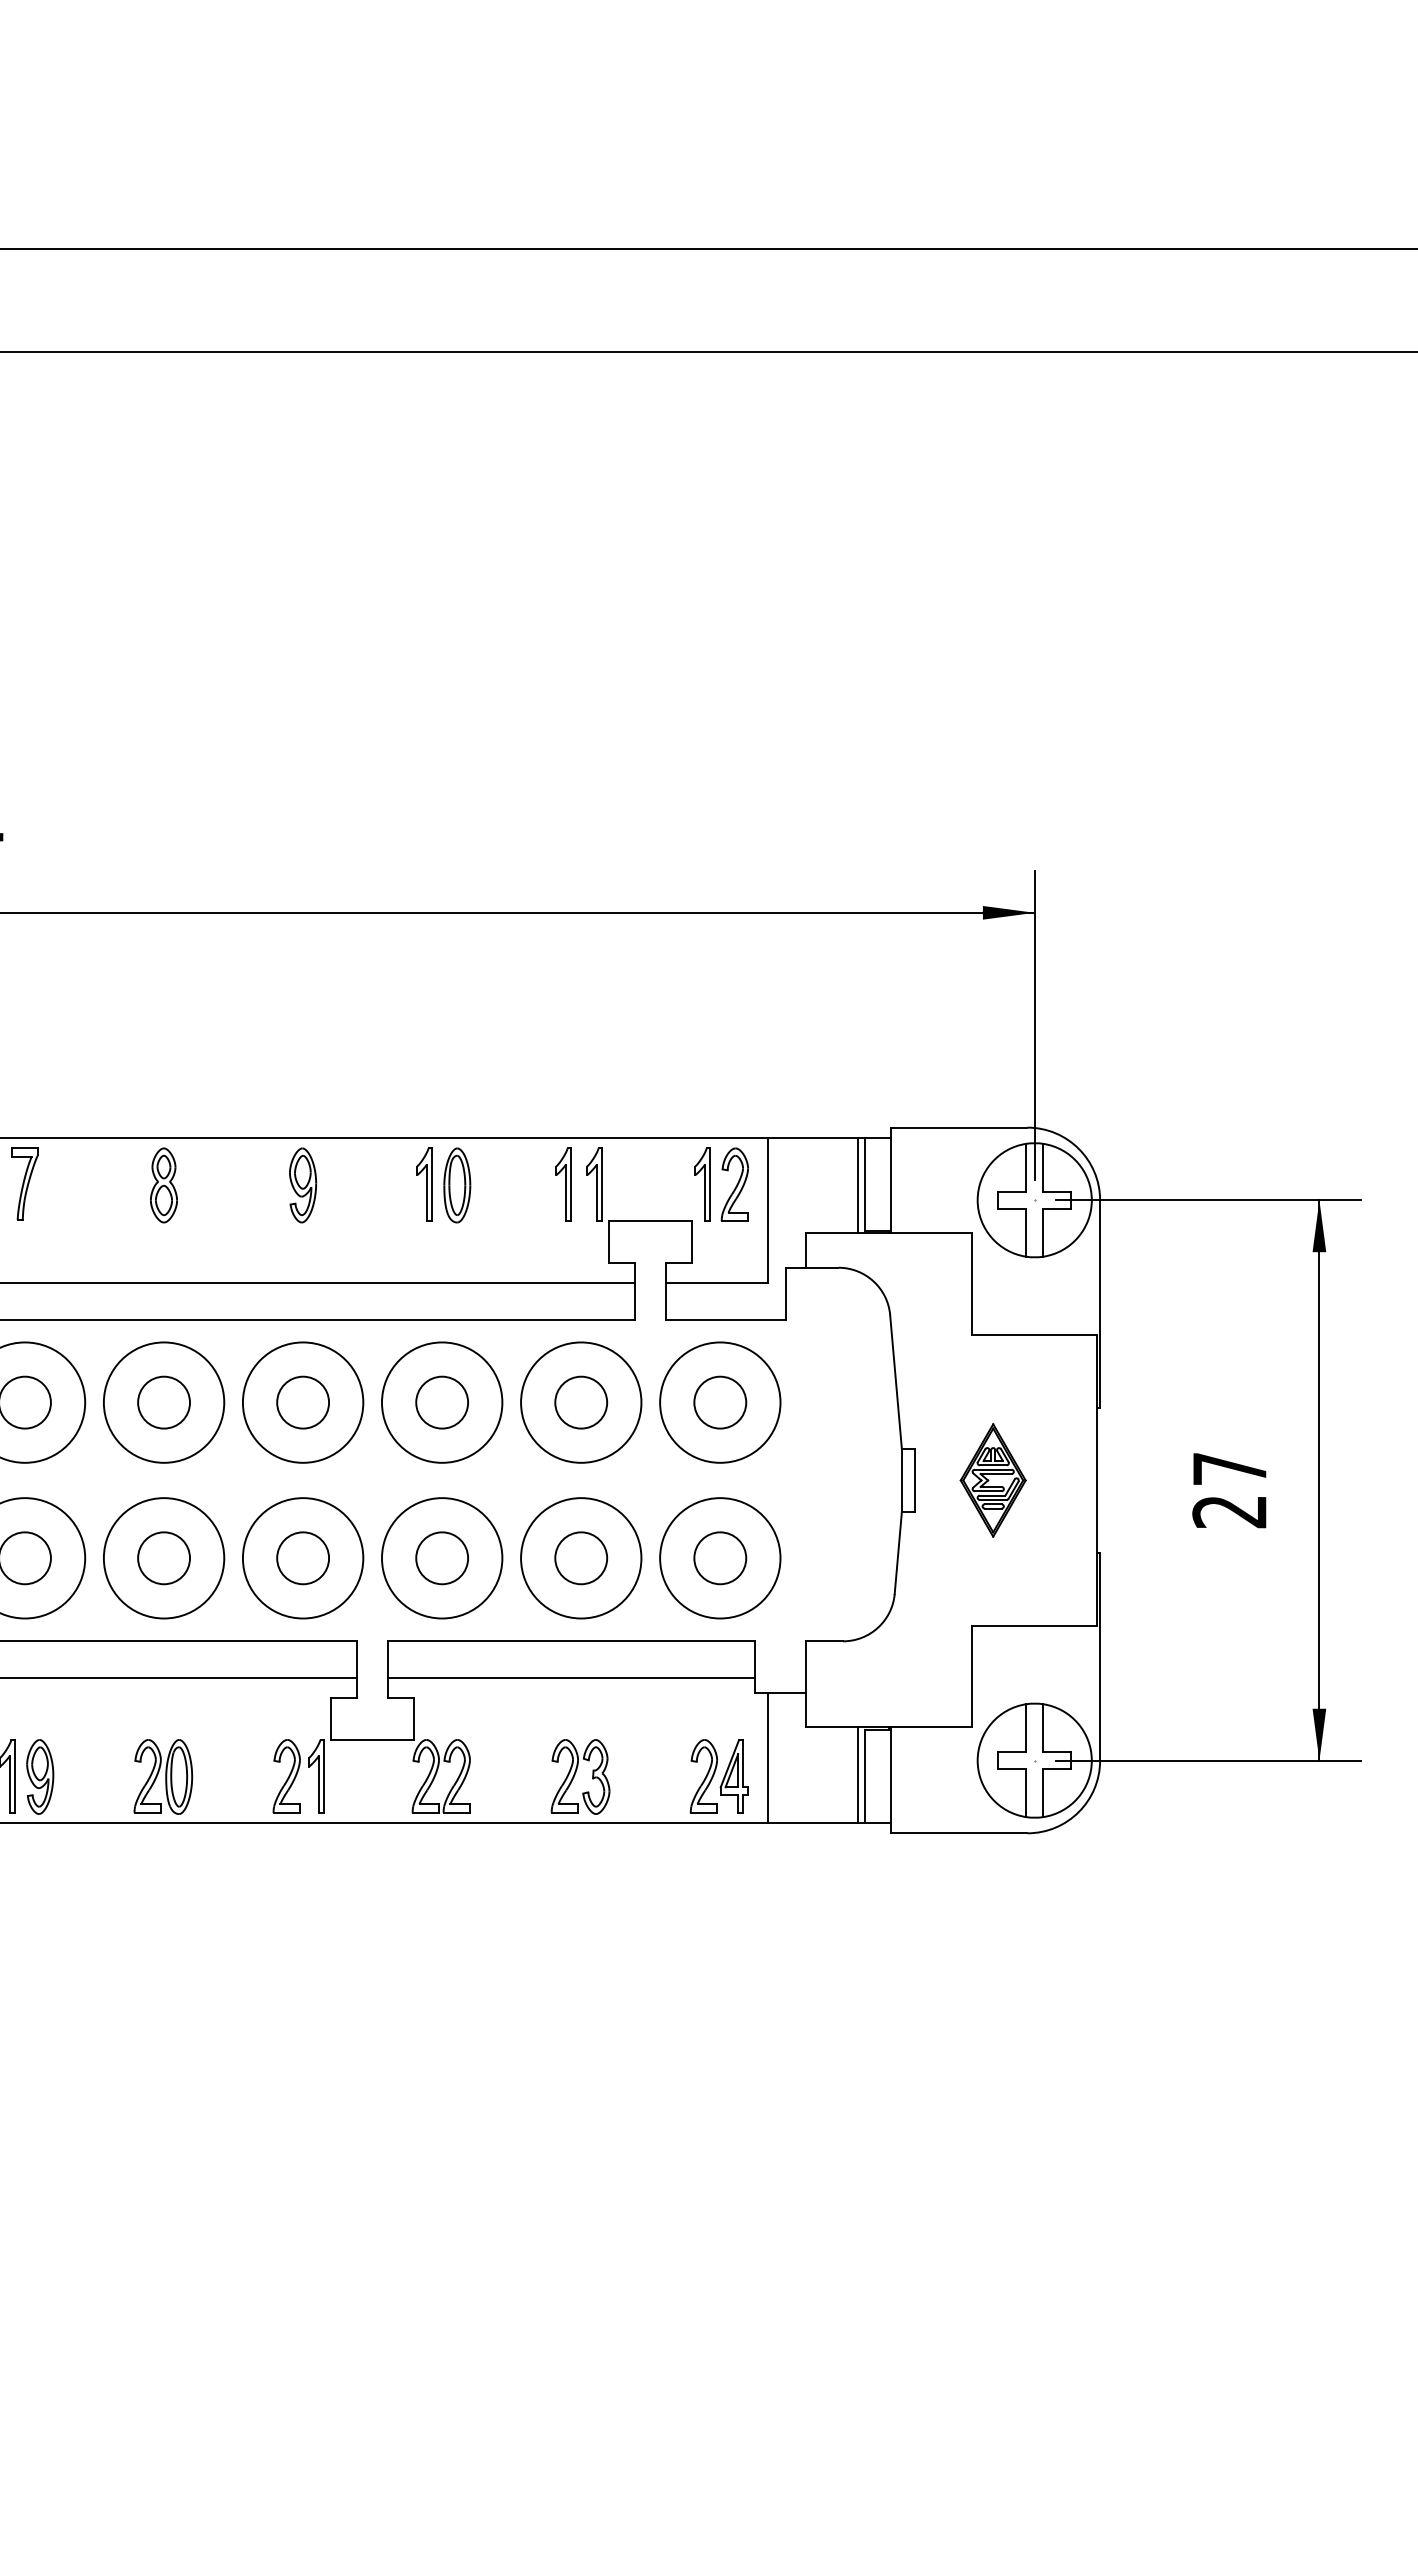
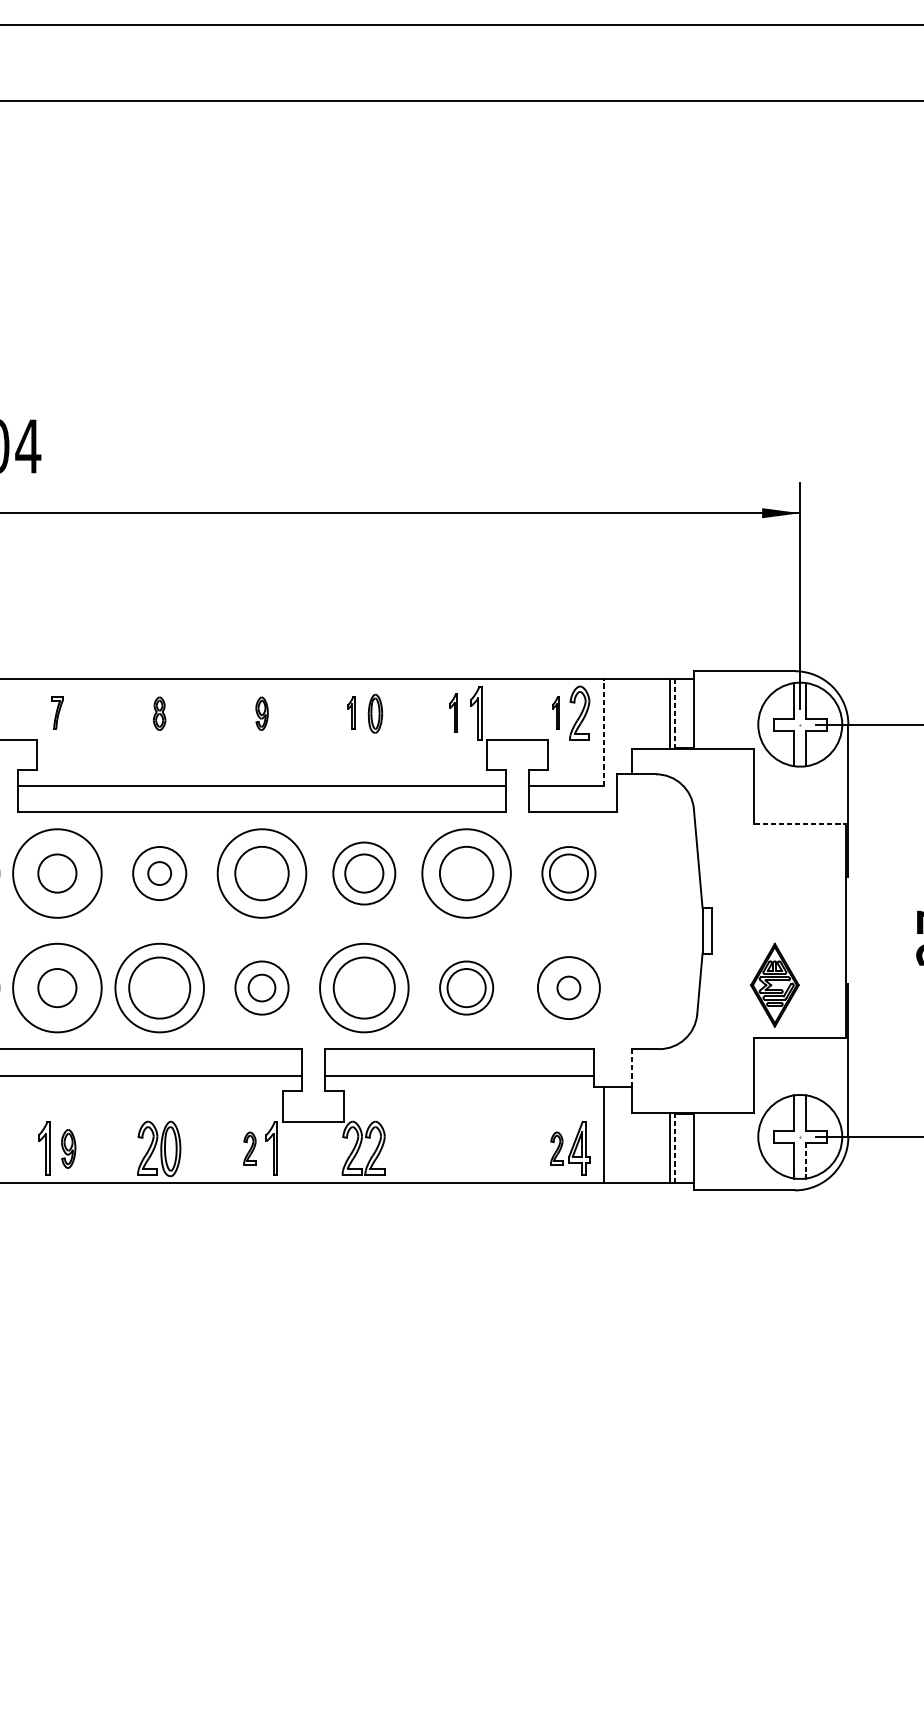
part: (24, 1183) -> (57, 712), size x0.6
part: (424, 1184) -> (351, 713), size x0.6
part: (563, 1184) -> (453, 713), size x0.7
part: (702, 1184) -> (555, 713), size x0.6
line: (864, 1184) -> (675, 713), solid -> dashed
part: (163, 1185) -> (159, 713), size x0.6
part: (303, 1185) -> (262, 713), size x0.6
part: (457, 1185) -> (375, 713), size x0.7
line: (768, 1210) -> (604, 732), solid -> dashed
line: (1035, 1335) -> (800, 824), solid -> dashed
circle: (163, 1402) -> (159, 873), size x0.6
circle: (164, 1402) -> (160, 873), size x0.6
circle: (303, 1402) -> (262, 873), size x1.4
circle: (442, 1402) -> (364, 873), size x0.7
circle: (581, 1402) -> (466, 873), size x1.4
circle: (720, 1402) -> (569, 873), size x0.6
part: (992, 1480) -> (774, 985), moved
circle: (164, 1558) -> (160, 988), size x1.6
circle: (302, 1558) -> (261, 988), size x0.6
circle: (303, 1558) -> (262, 988), size x0.7
circle: (442, 1558) -> (364, 988), size x1.6
circle: (581, 1558) -> (466, 988), size x0.6
circle: (720, 1558) -> (569, 988), size x0.6
circle: (720, 1558) -> (569, 988), size x0.7
line: (806, 1667) -> (632, 1068), solid -> dashed
part: (40, 1776) -> (68, 1148), size x0.7
part: (286, 1776) -> (249, 1148), size x0.6
part: (580, 1776) -> (466, 1148), removed
part: (703, 1776) -> (556, 1148), size x0.6
line: (864, 1776) -> (675, 1148), solid -> dashed
line: (1043, 1790) -> (806, 1158), solid -> dashed

